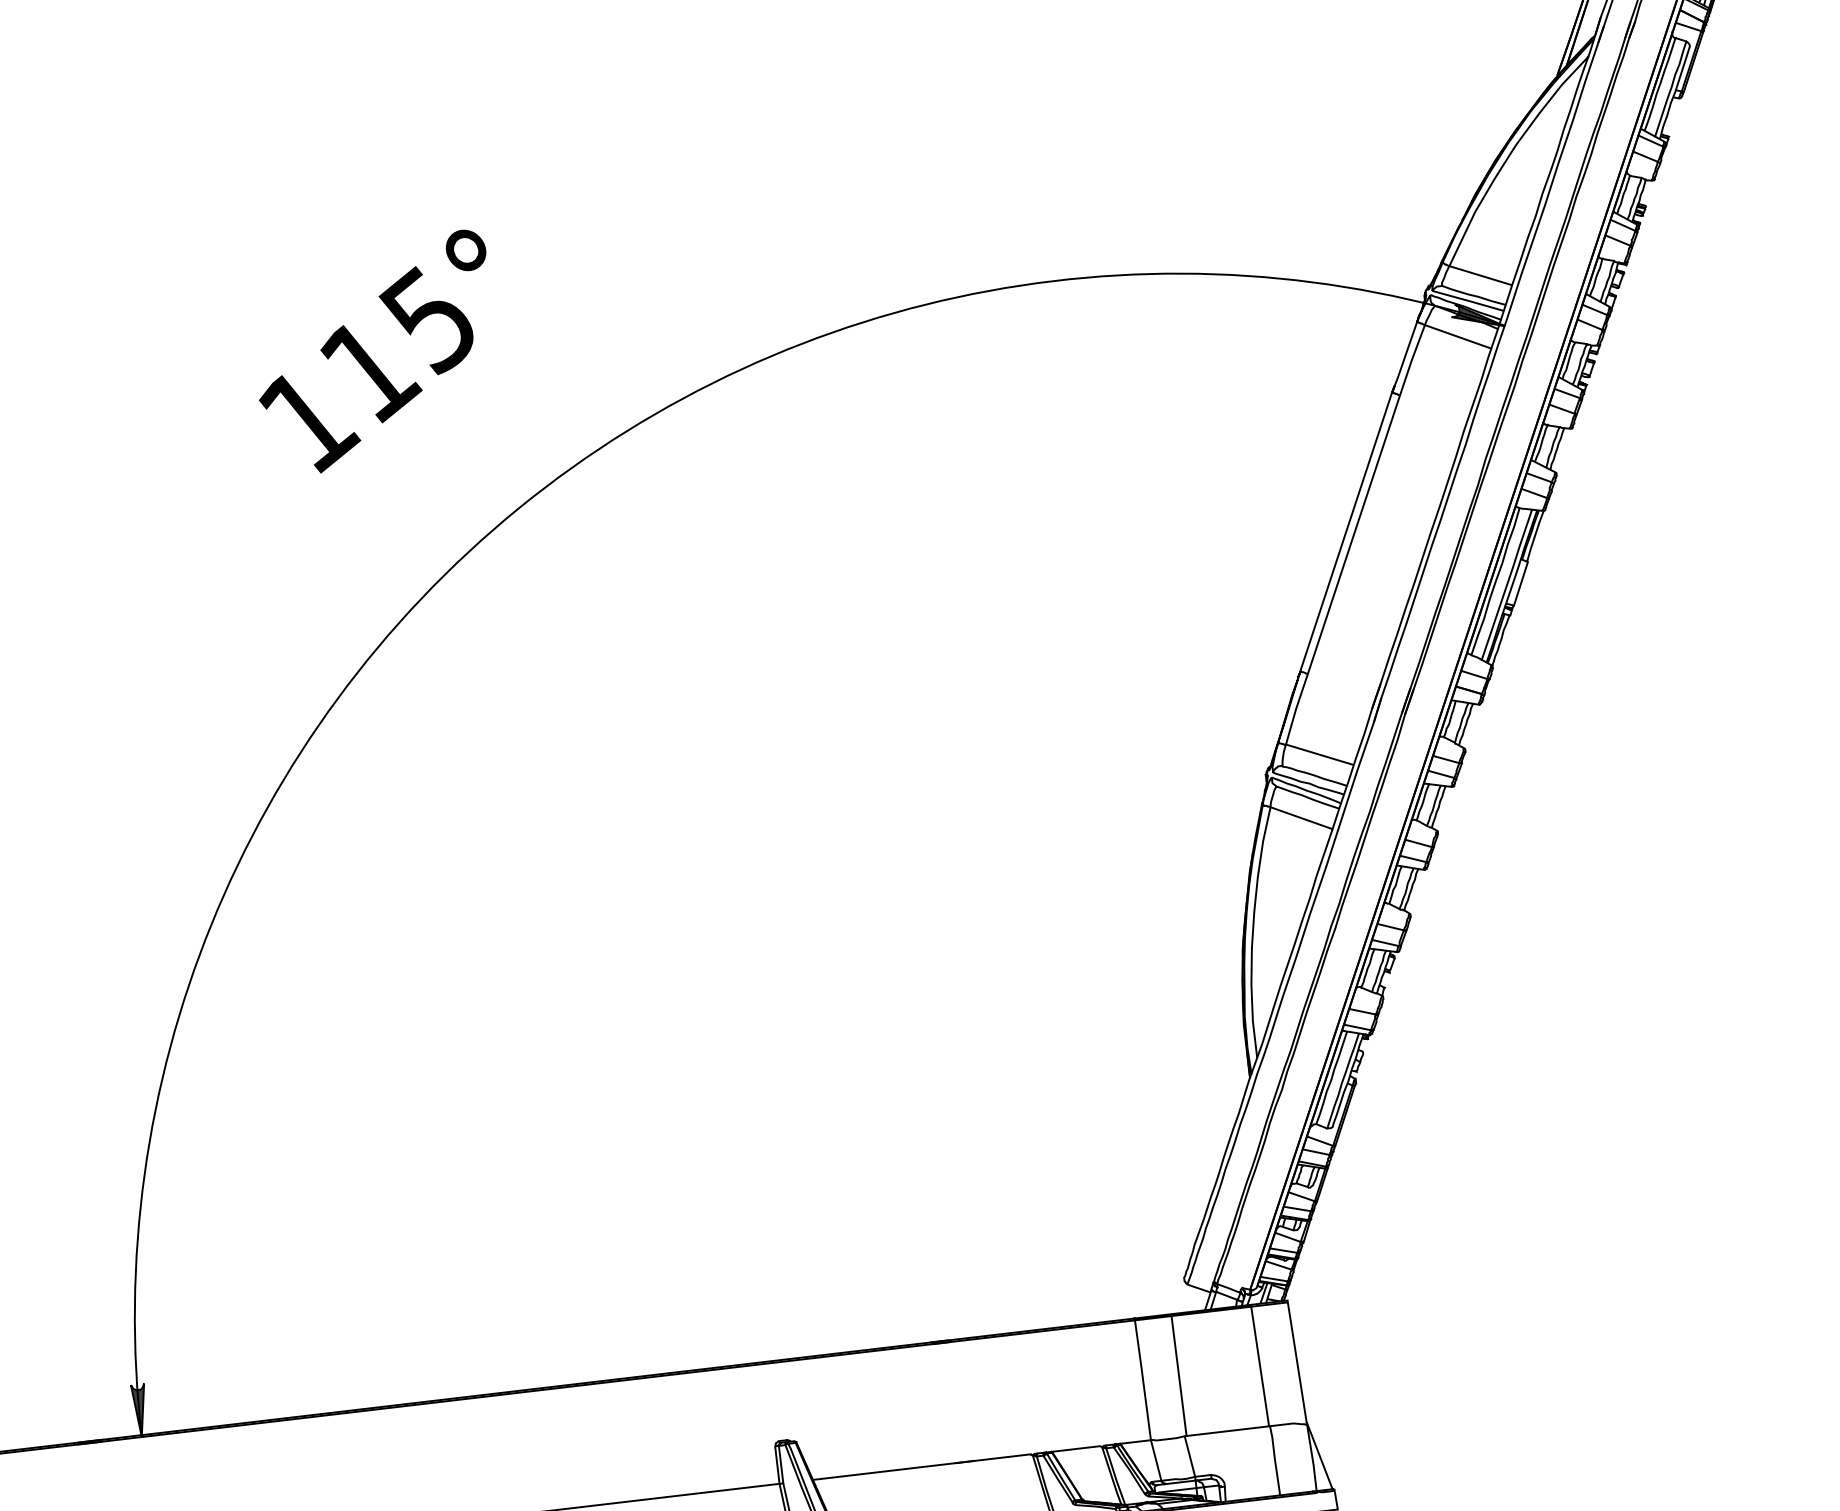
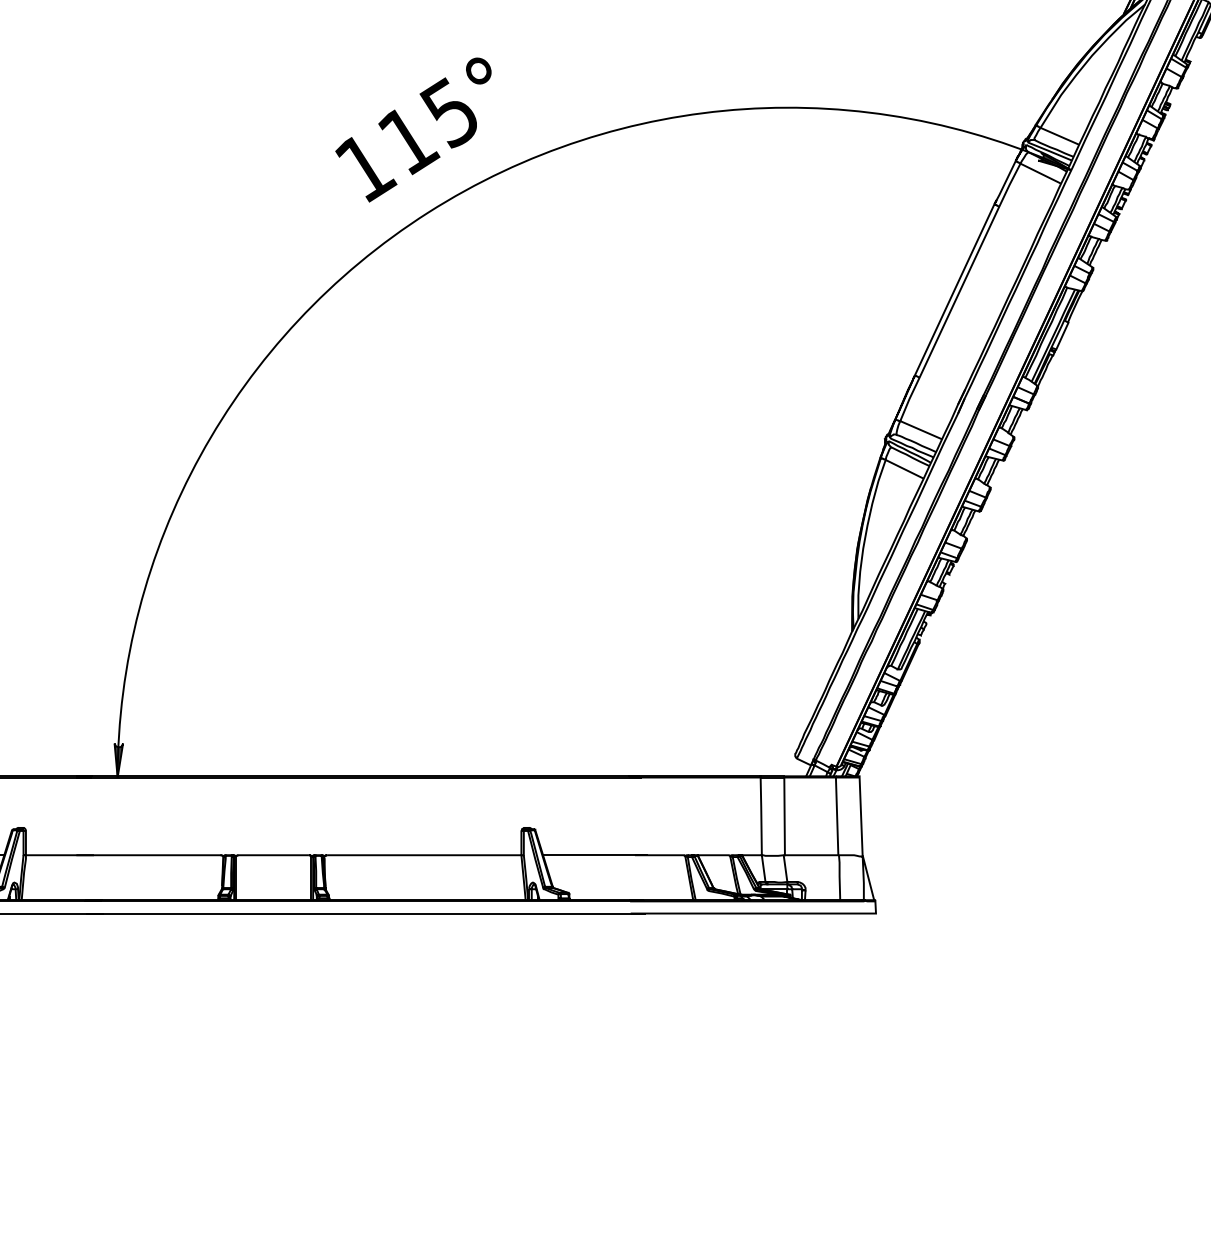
text: (375, 352) -> (413, 129), moved

